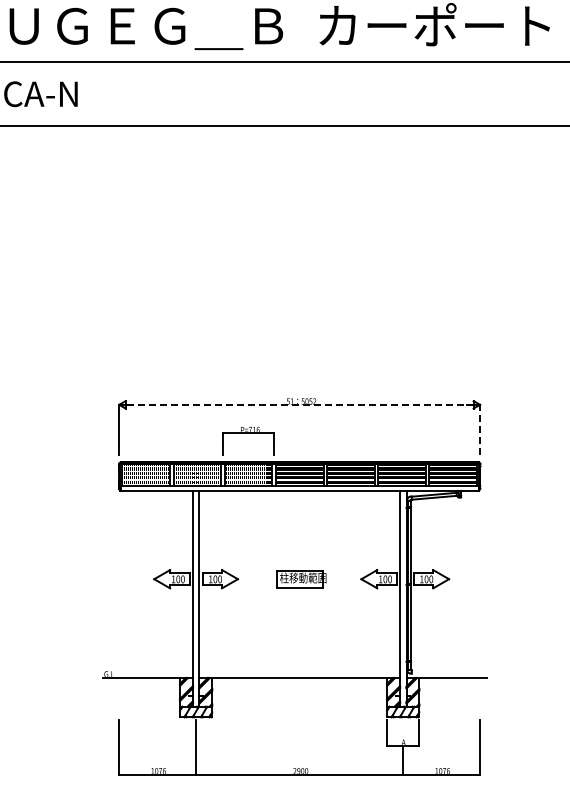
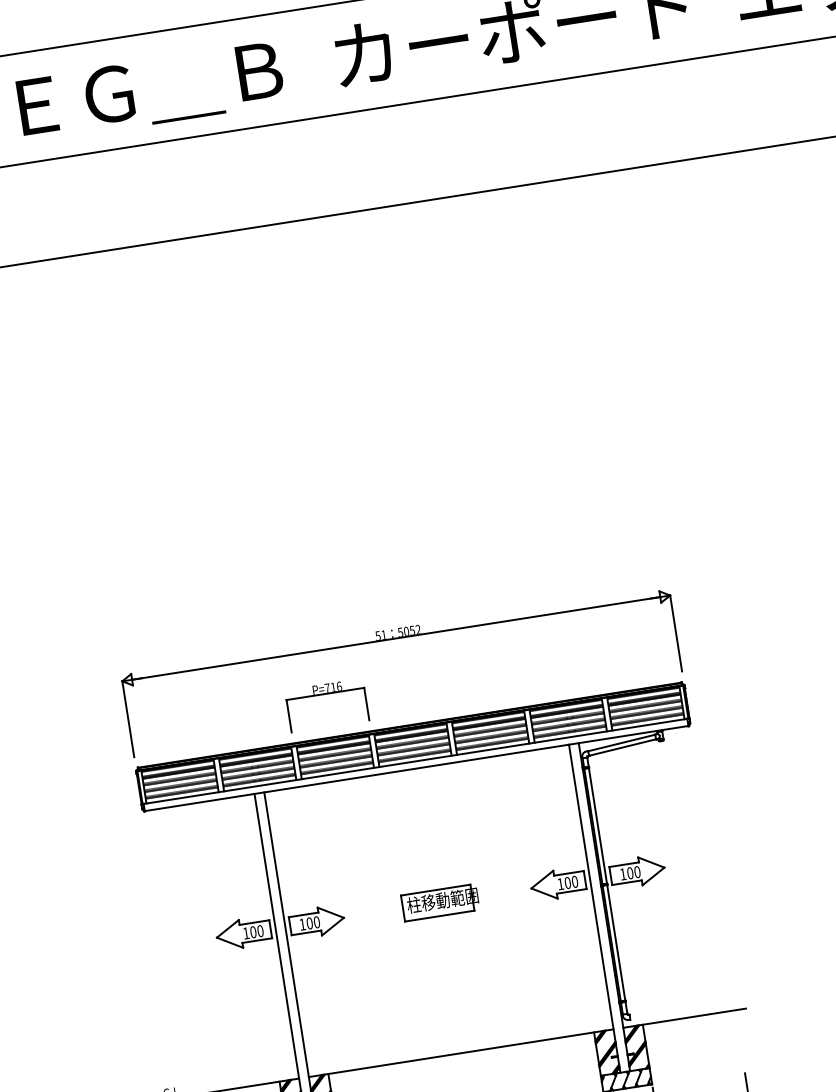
line: (299, 404) -> (395, 637), dashed -> solid
line: (480, 429) -> (676, 632), dashed -> solid

